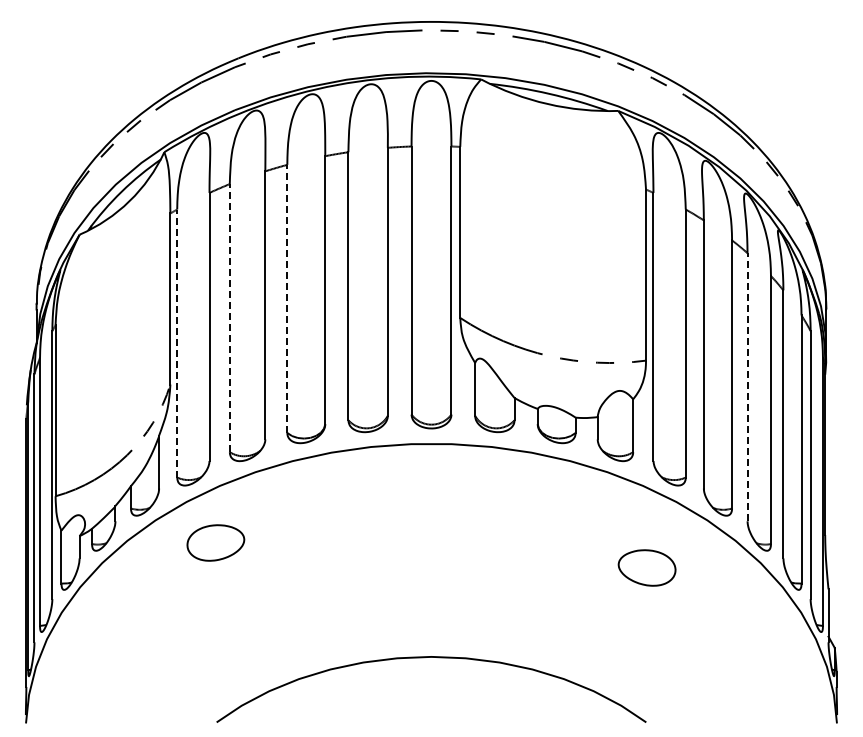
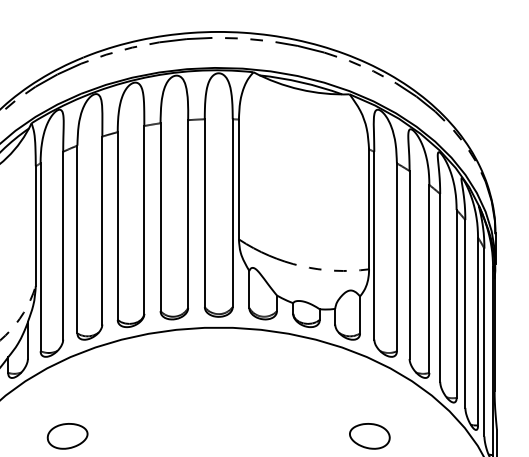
line: (287, 298) -> (117, 225), dashed -> solid
line: (229, 317) -> (77, 239), dashed -> solid
line: (177, 343) -> (40, 257), dashed -> solid
line: (747, 386) -> (440, 287), dashed -> solid
part: (215, 542) -> (67, 435), moved
part: (646, 567) -> (369, 435), moved

